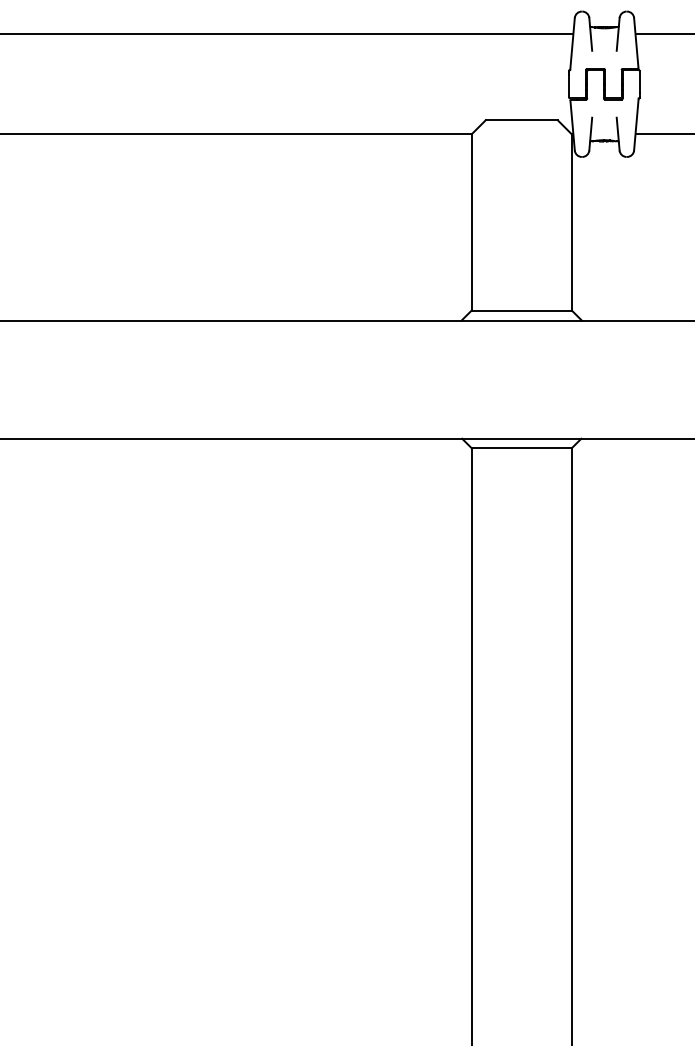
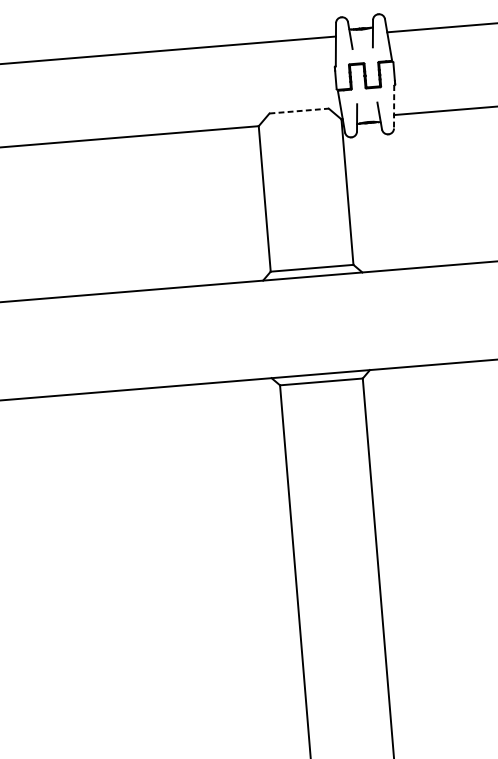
line: (521, 120) -> (298, 111), solid -> dashed
line: (636, 124) -> (394, 106), solid -> dashed

